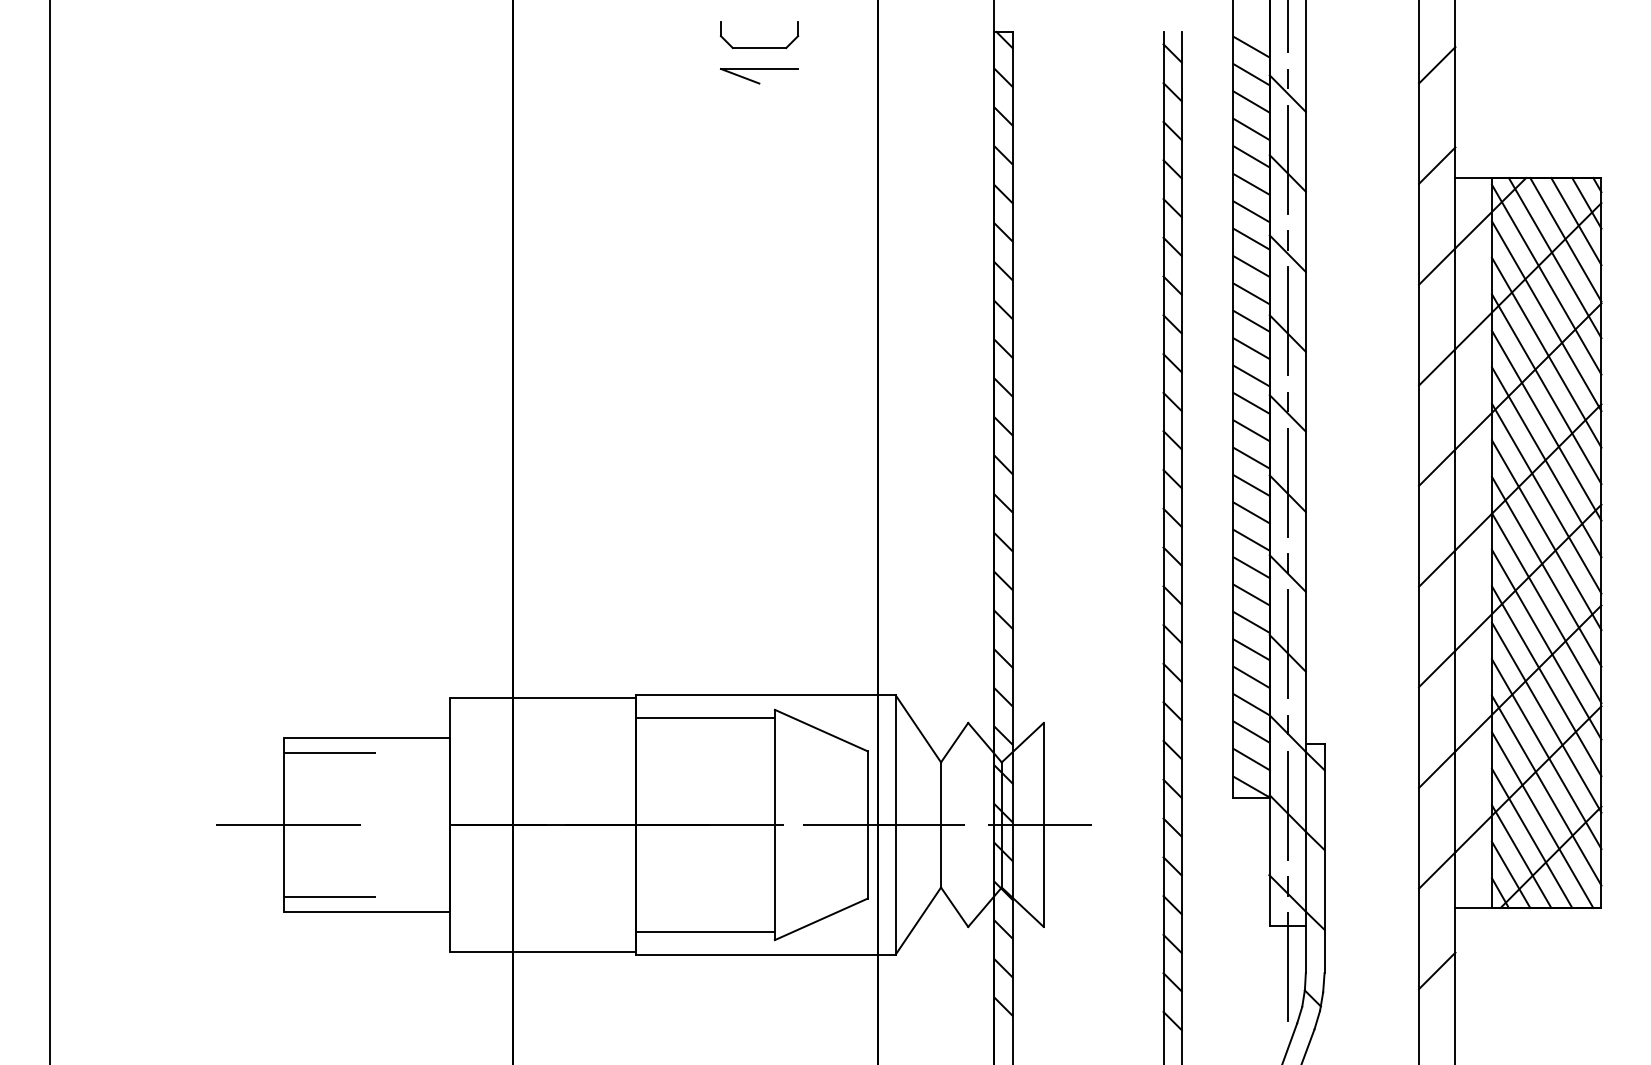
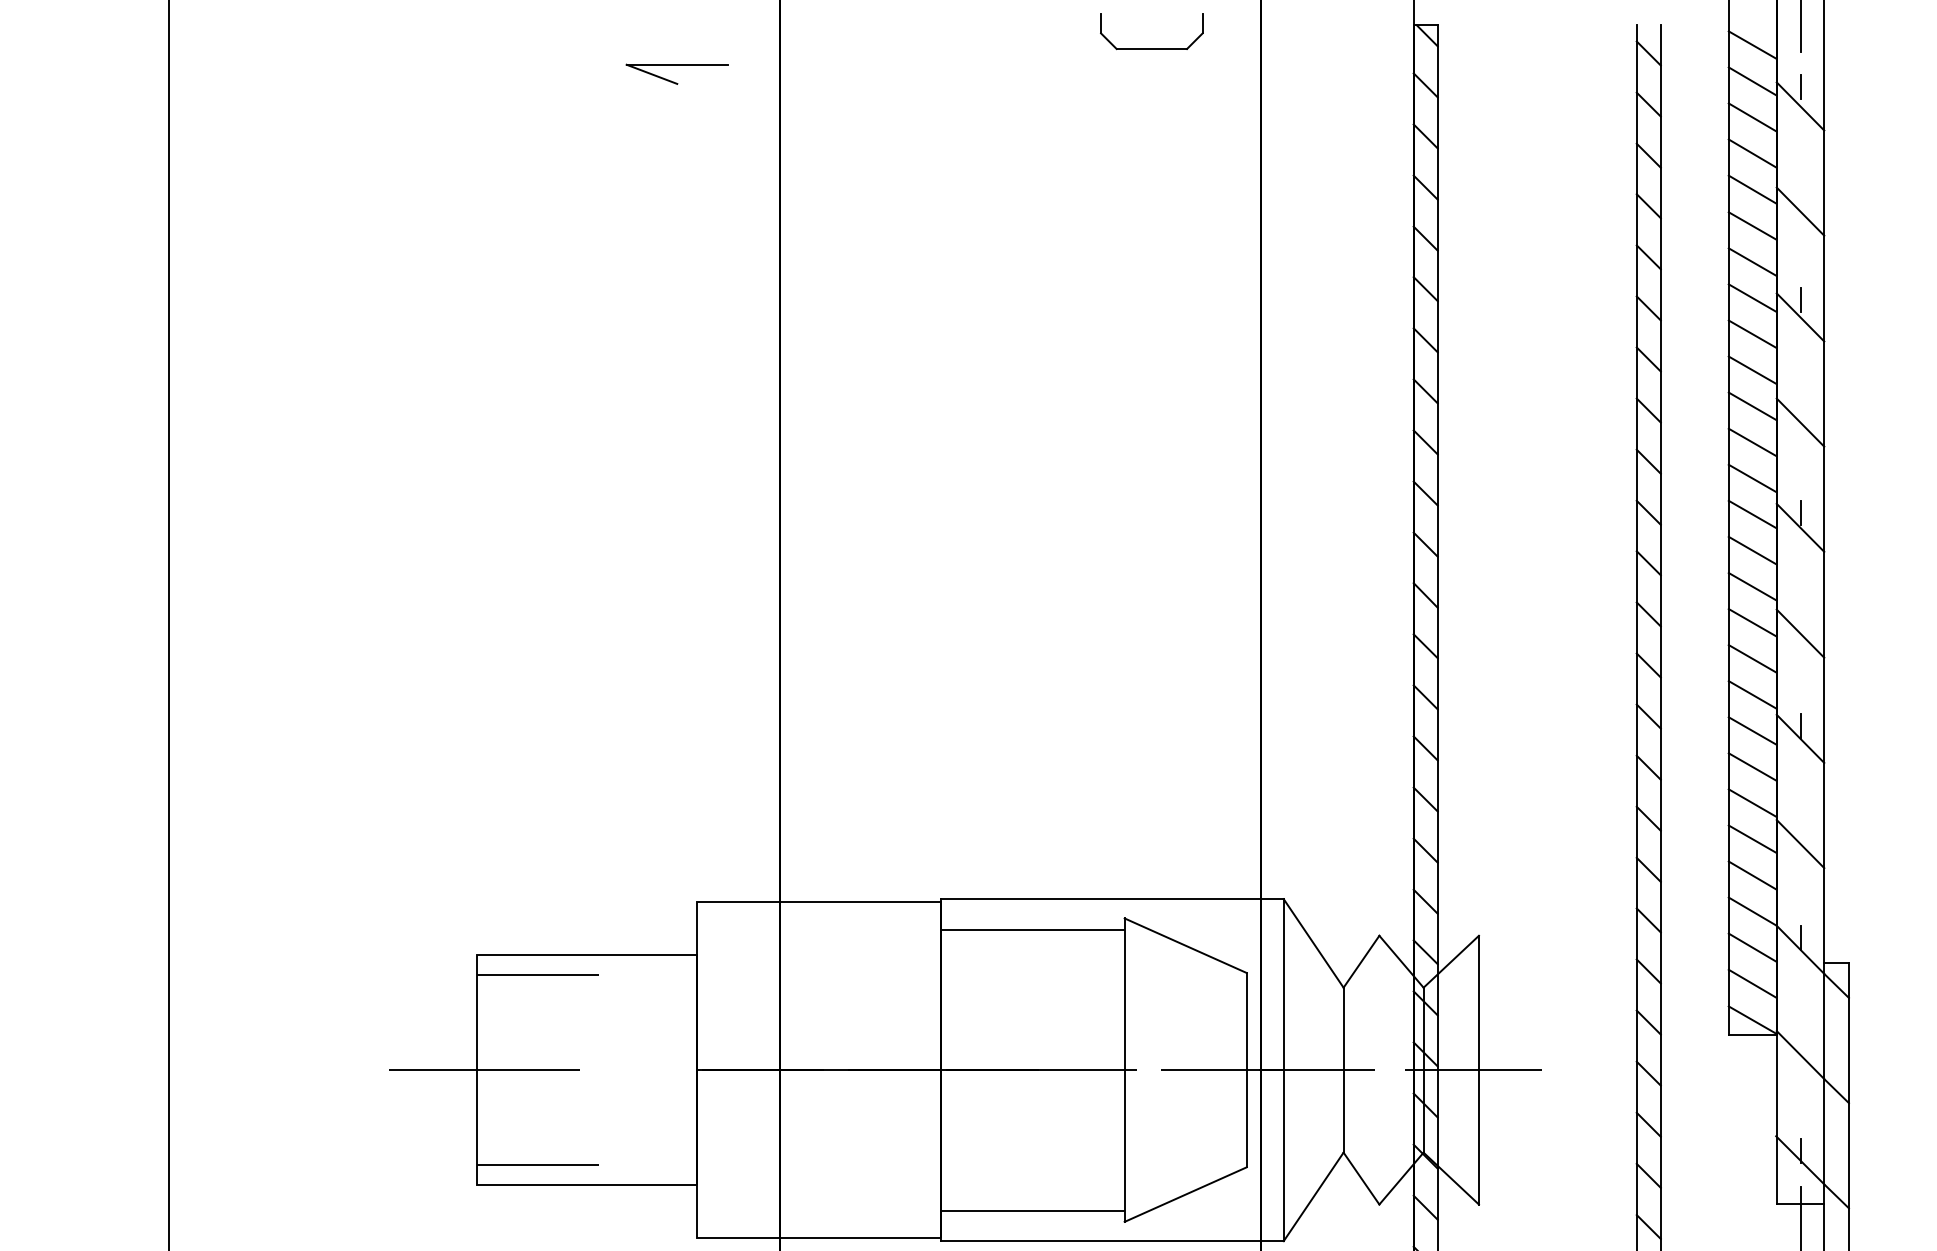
part: (759, 47) -> (1151, 48), moved
part: (759, 76) -> (677, 74), moved
line: (1288, 159) -> (1801, 193), removed
line: (1288, 321) -> (1801, 406), removed
line: (1288, 482) -> (1801, 618), removed
line: (1288, 644) -> (1801, 832), removed
line: (1288, 805) -> (1801, 1044), removed

